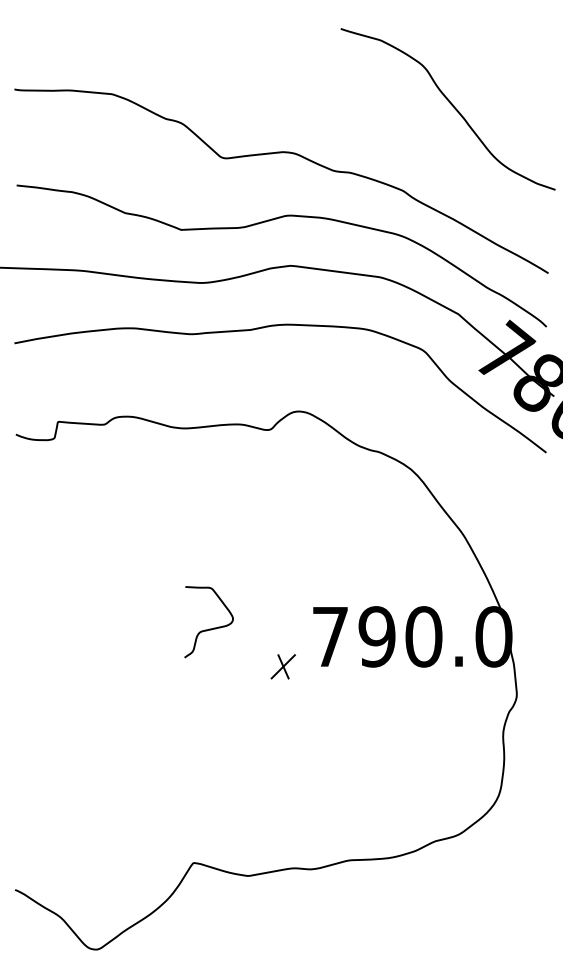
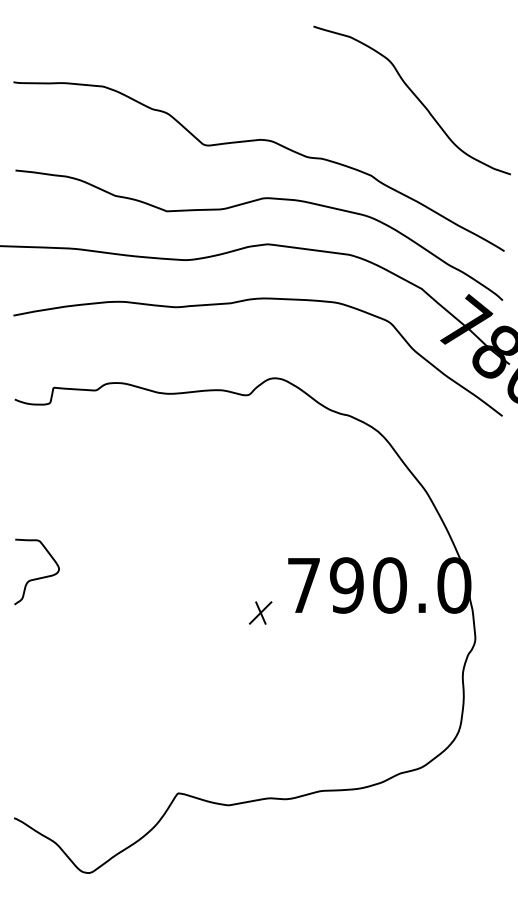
curve: (209, 628) -> (37, 577), moved

